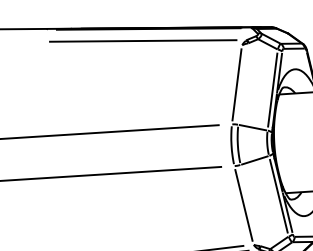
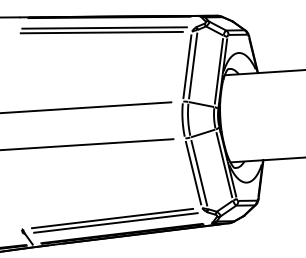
line: (139, 46) -> (101, 32), added
line: (243, 83) -> (193, 65), added
line: (250, 205) -> (199, 173), added

